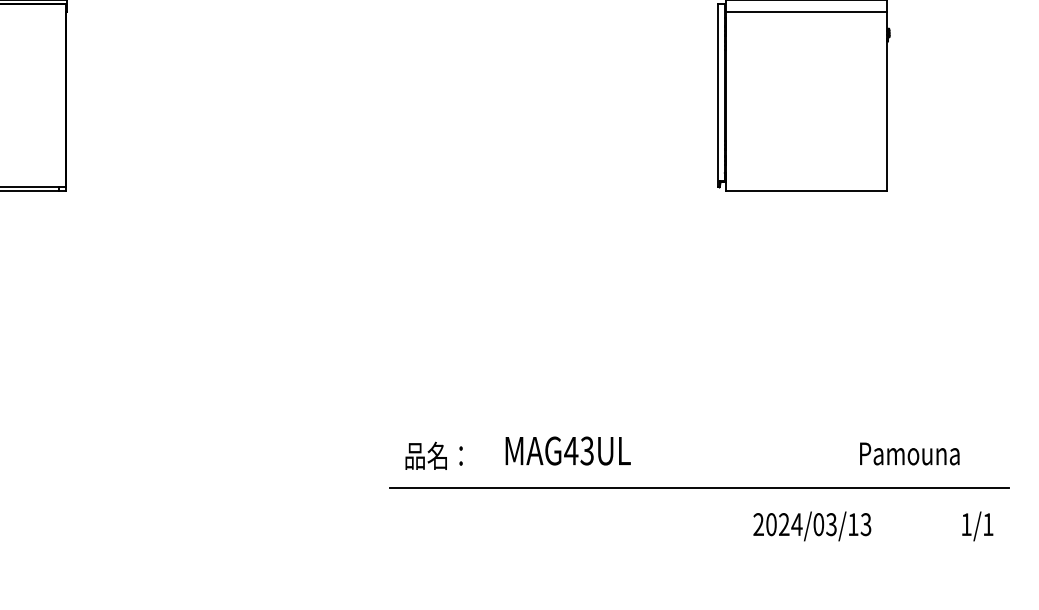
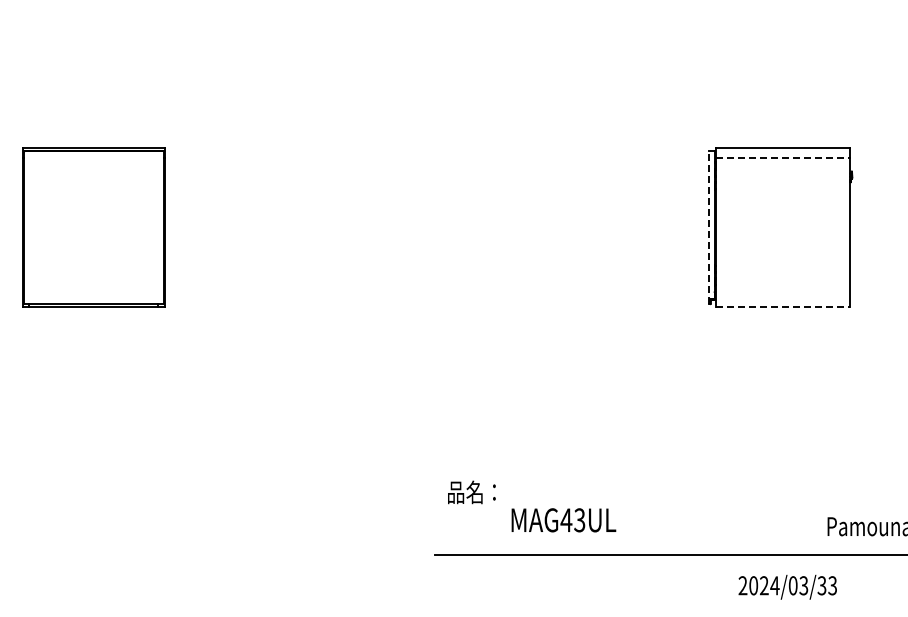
line: (807, 11) -> (783, 157), solid -> dashed
line: (717, 95) -> (708, 227), solid -> dashed
line: (807, 191) -> (783, 307), solid -> dashed
text: (567, 451) -> (563, 520), moved
text: (433, 456) -> (471, 492), moved
text: (852, 524) -> (821, 585), 2024/03/13 -> 2024/03/33

